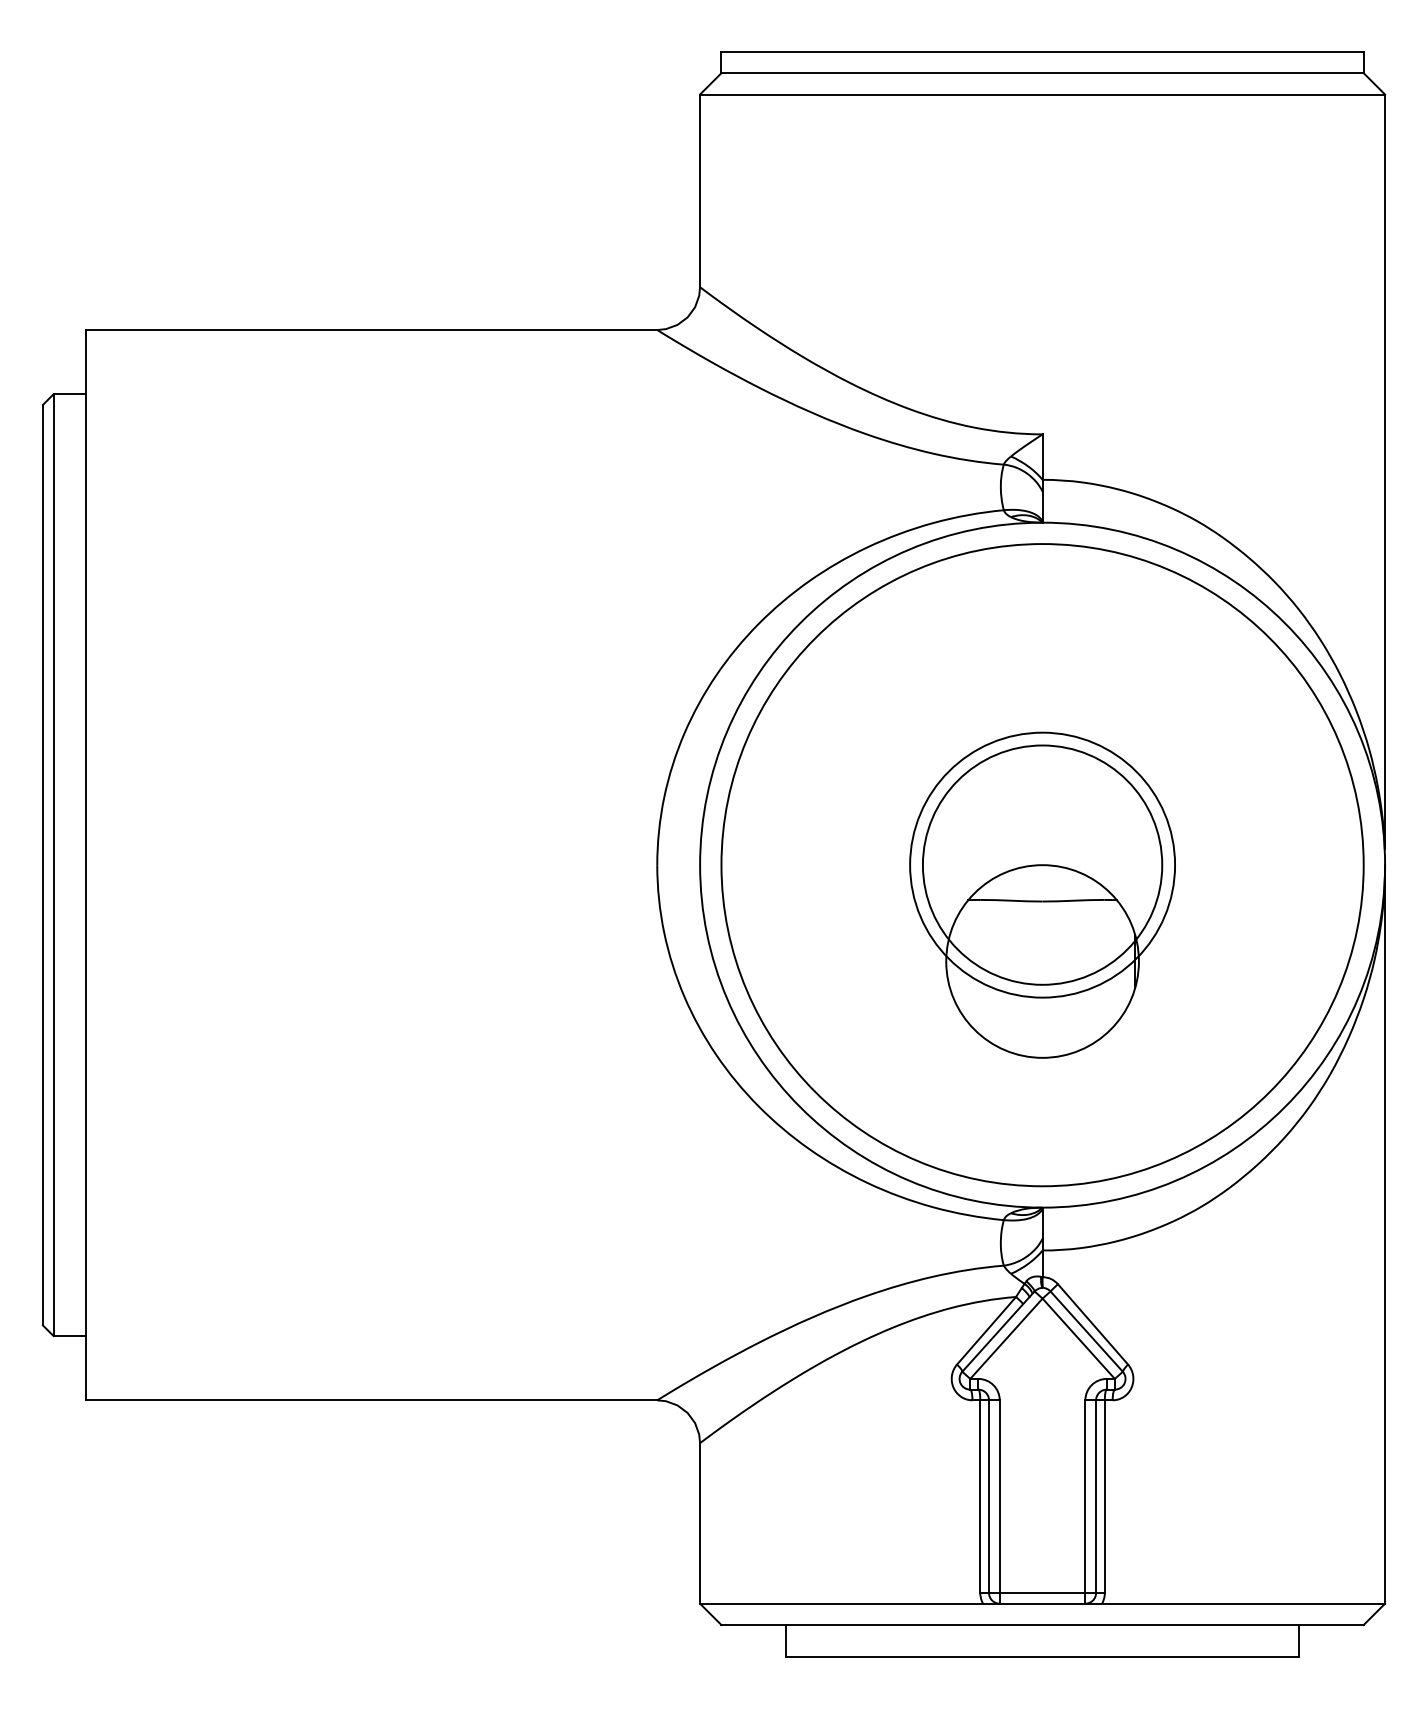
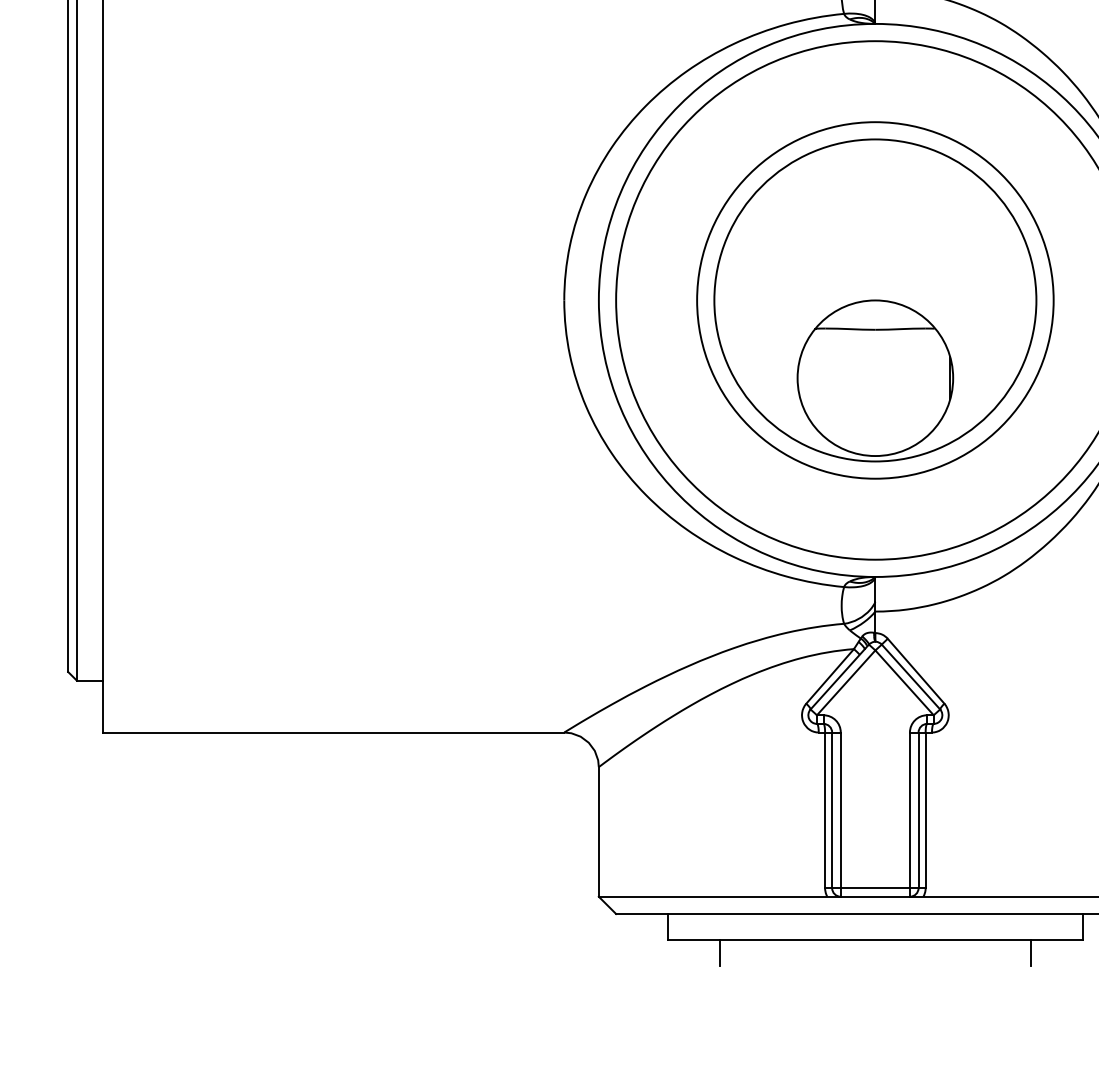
circle: (1042, 864) -> (875, 299), size x1.67
circle: (1042, 864) -> (875, 299), size x1.67
line: (849, 1673) -> (719, 953), added
line: (1235, 1673) -> (1031, 953), added

